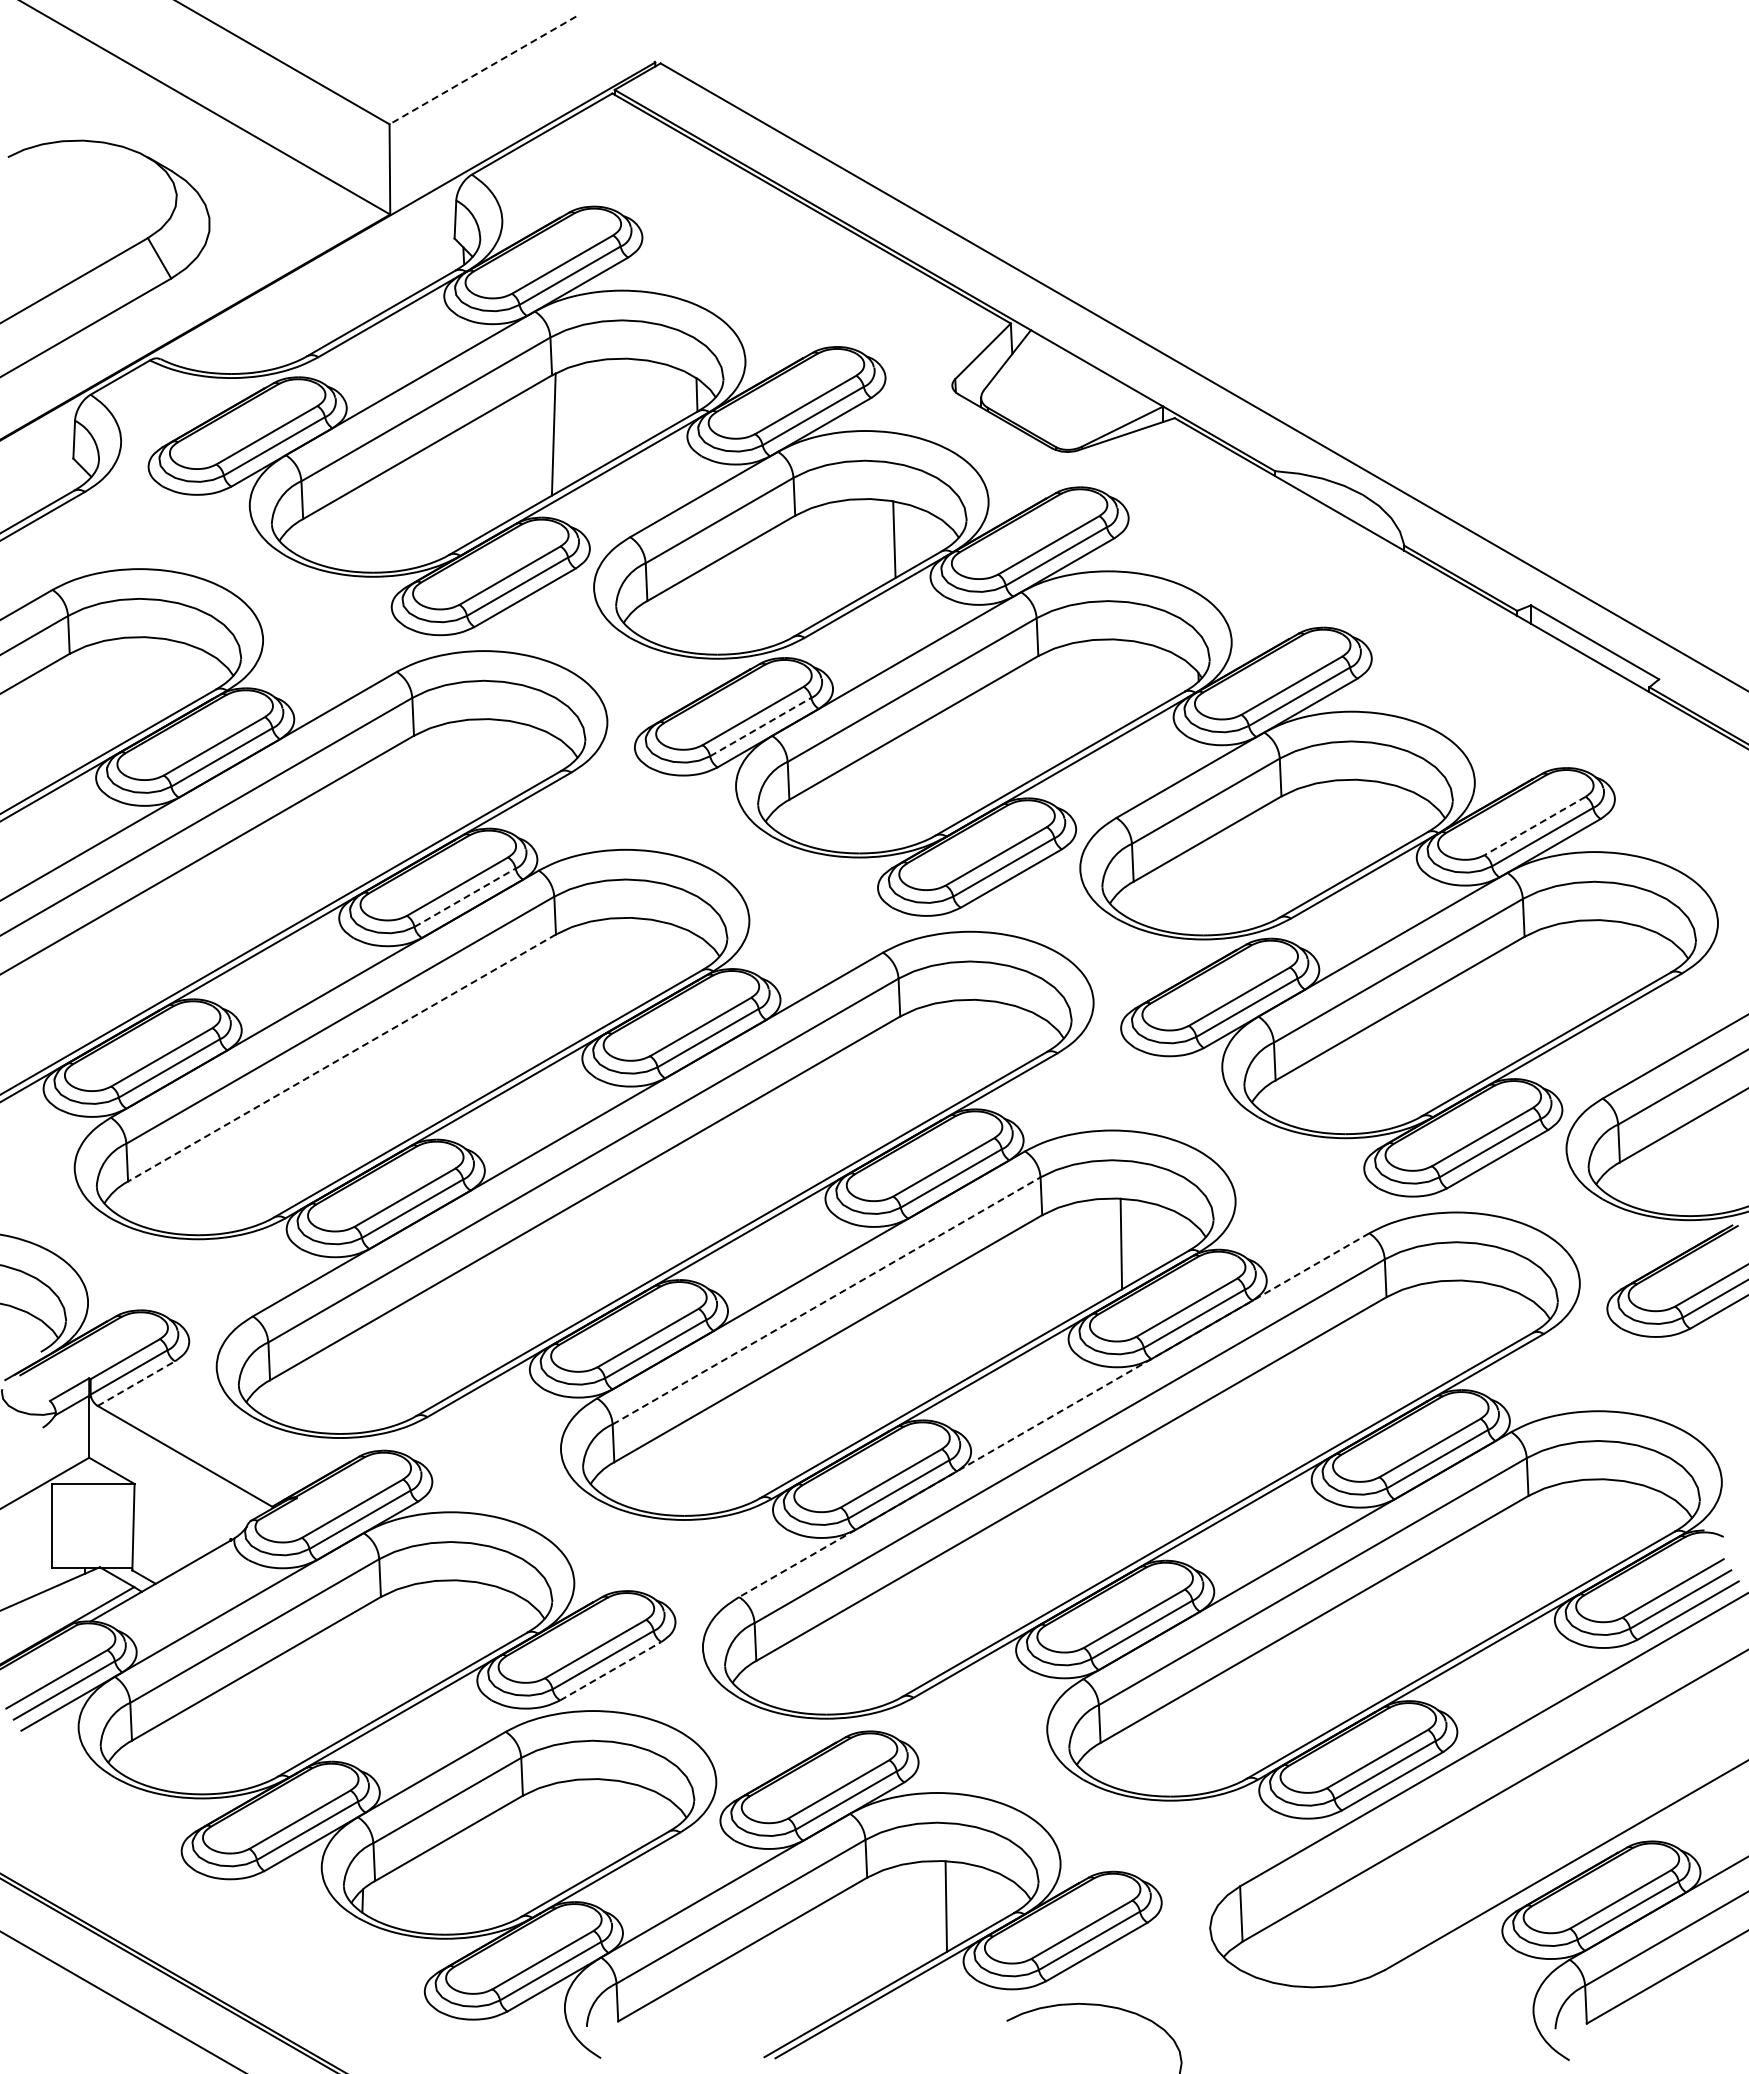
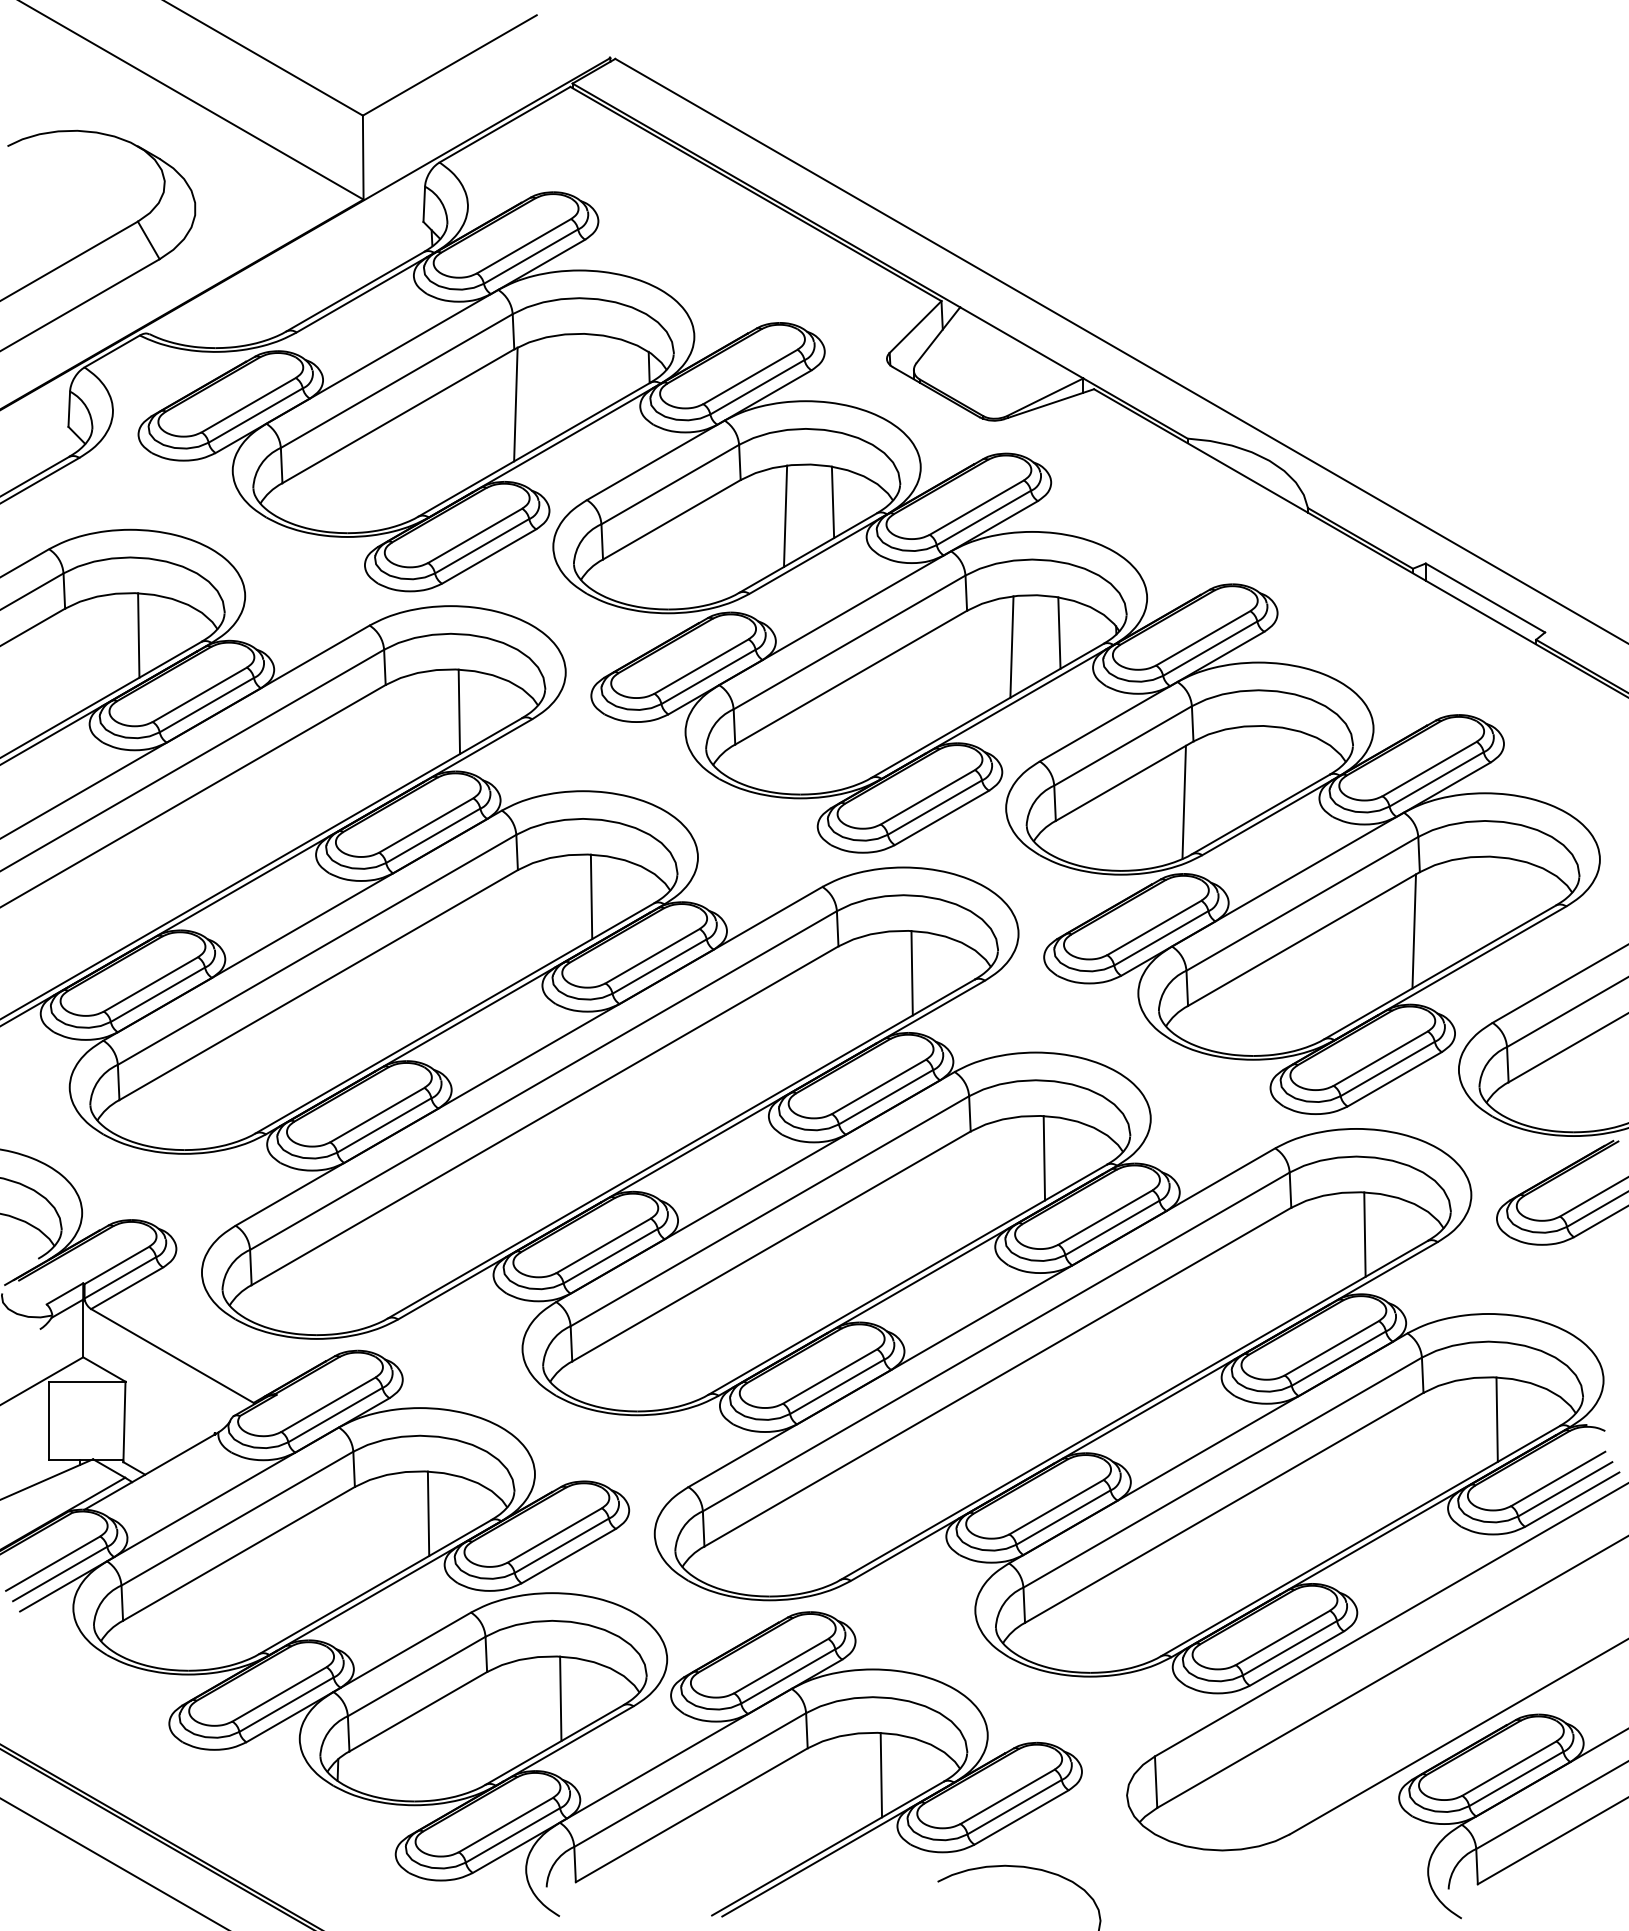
line: (482, 70) -> (449, 65), dashed -> solid
line: (843, 554) -> (785, 516), added
line: (1137, 679) -> (1059, 632), added
line: (148, 682) -> (138, 635), added
line: (1086, 694) -> (1011, 646), added
line: (761, 726) -> (709, 676), dashed -> solid
line: (492, 764) -> (458, 711), added
line: (1534, 826) -> (1429, 769), dashed -> solid
line: (1271, 861) -> (1184, 802), added
line: (465, 897) -> (433, 835), dashed -> solid
line: (634, 962) -> (591, 896), added
line: (1518, 1000) -> (1414, 931), added
line: (979, 1044) -> (912, 972), added
line: (341, 1058) -> (318, 985), dashed -> solid
line: (827, 1300) -> (770, 1210), dashed -> solid
line: (1465, 1325) -> (1364, 1234), added
line: (136, 1383) -> (127, 1288), dashed -> solid
line: (1054, 1415) -> (982, 1317), dashed -> solid
line: (1607, 1524) -> (1497, 1419), added
line: (459, 1625) -> (428, 1513), added
line: (611, 1670) -> (569, 1555), dashed -> solid
line: (601, 1824) -> (560, 1698), added

